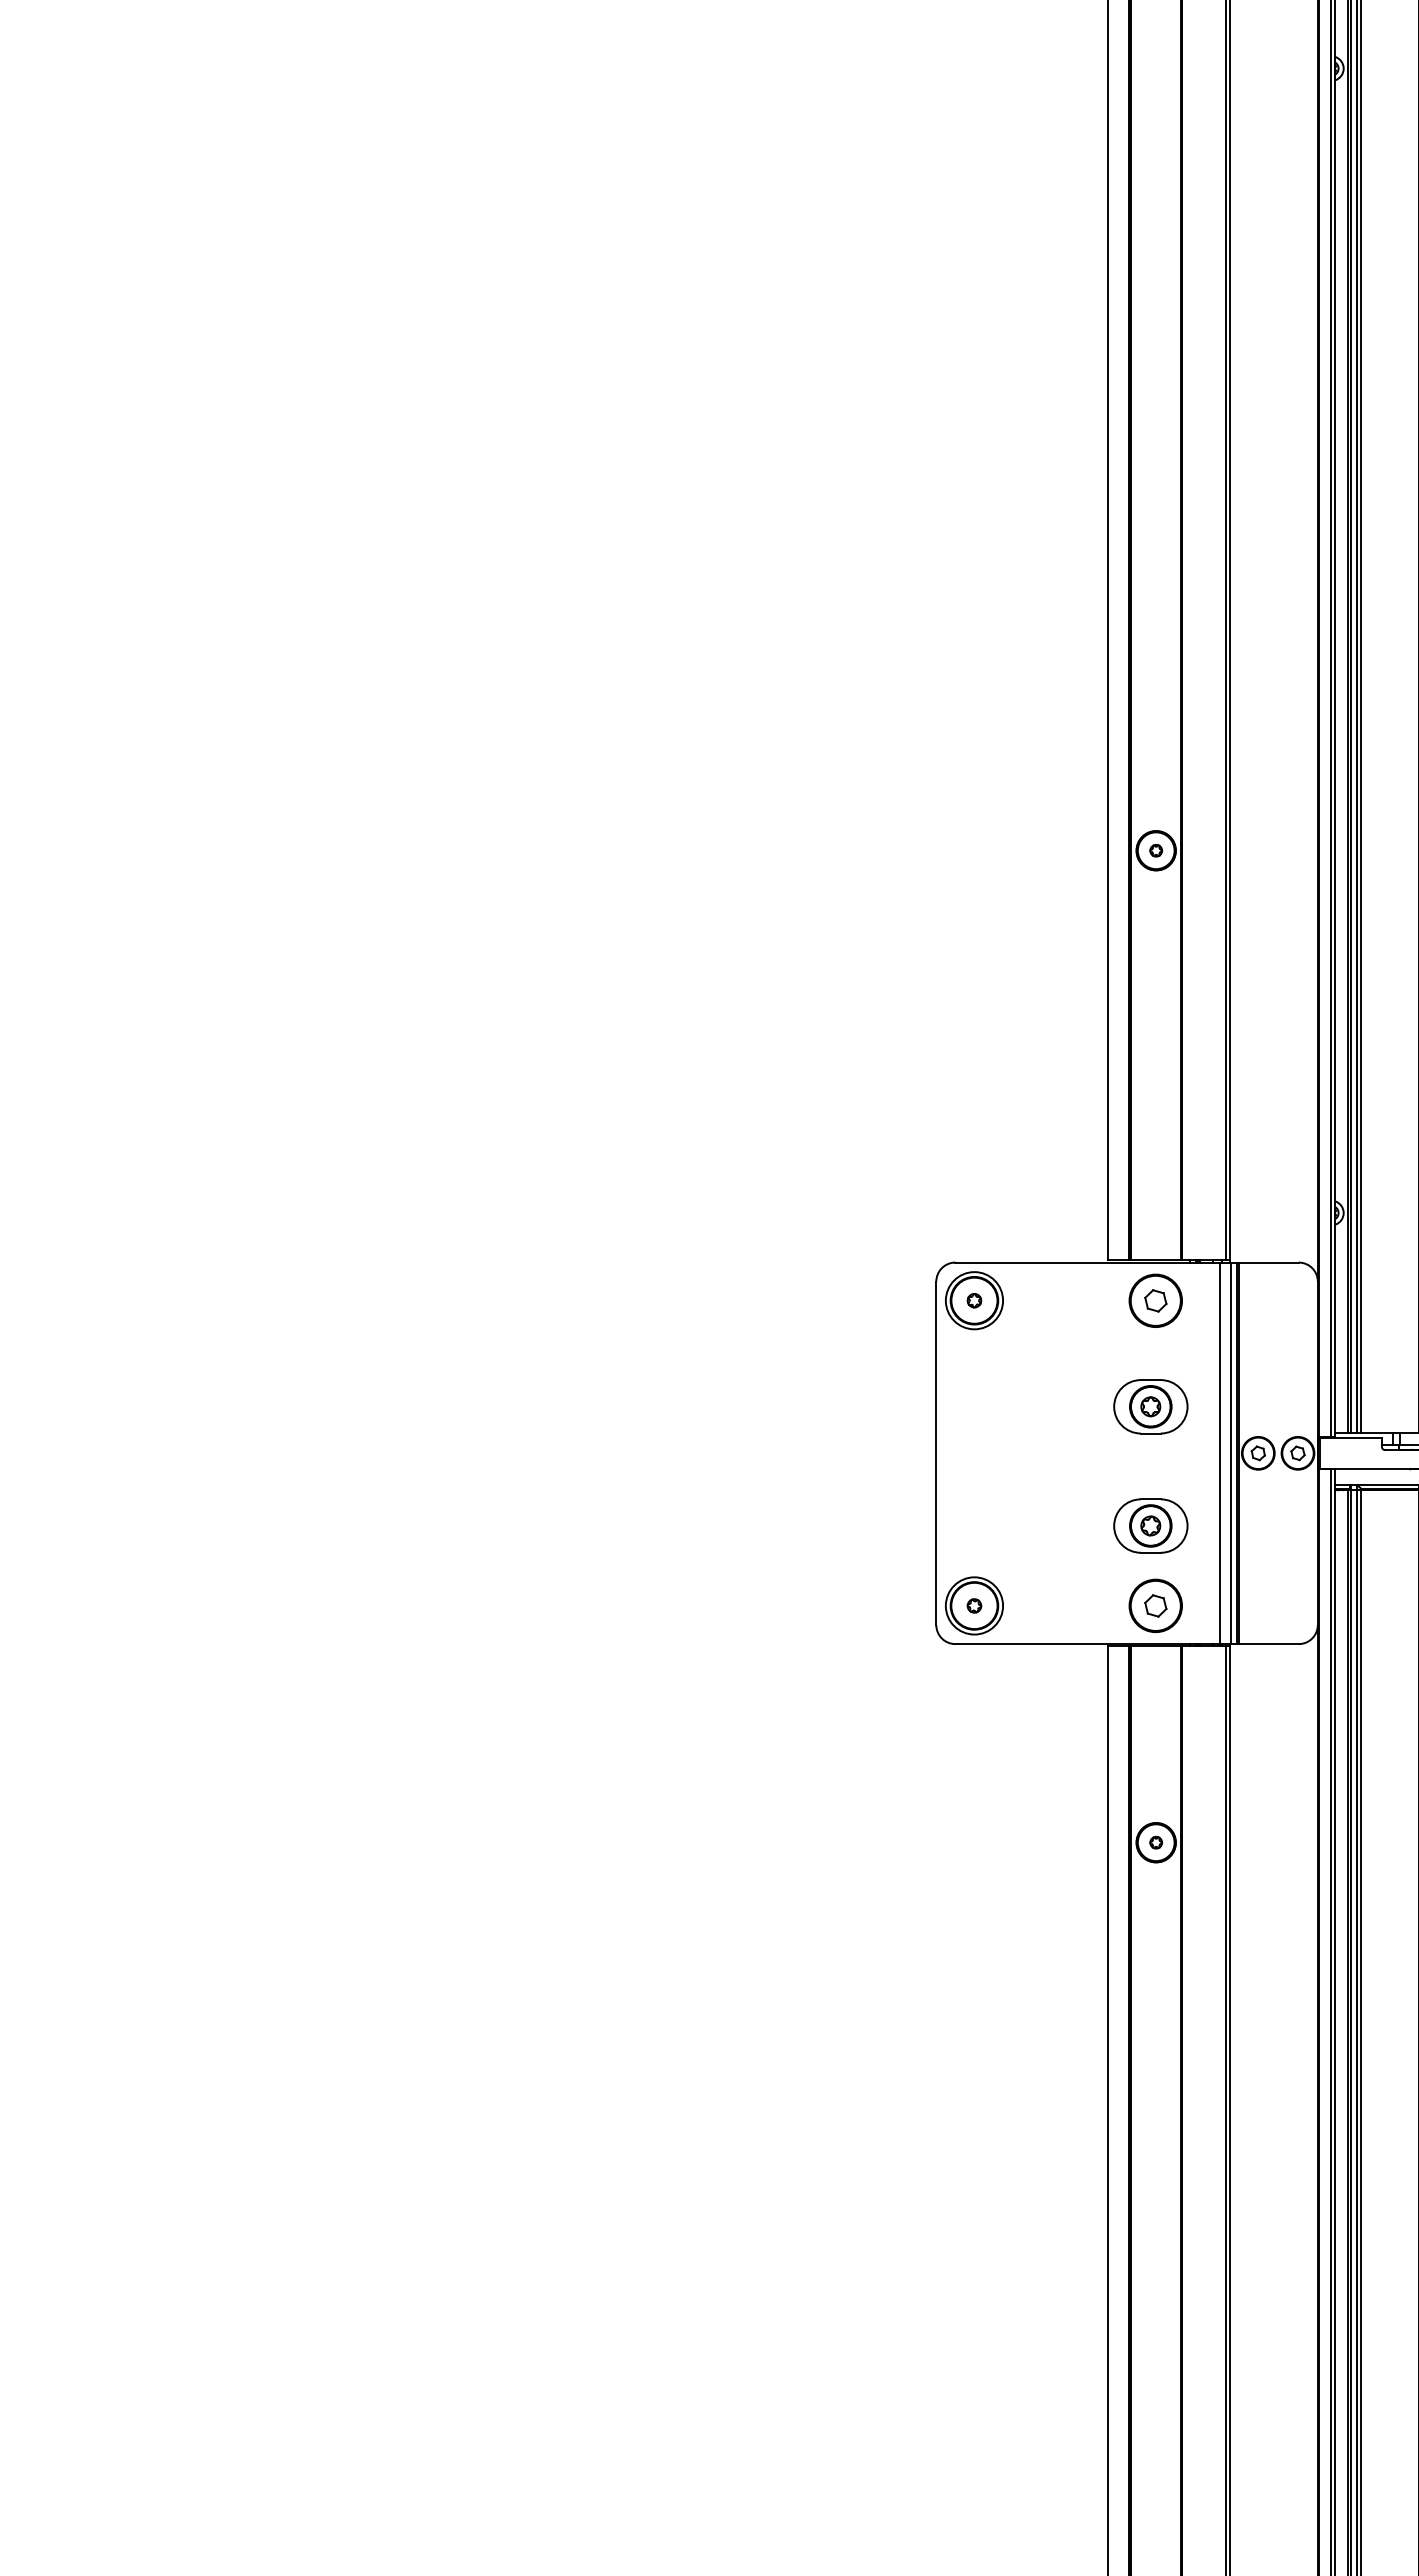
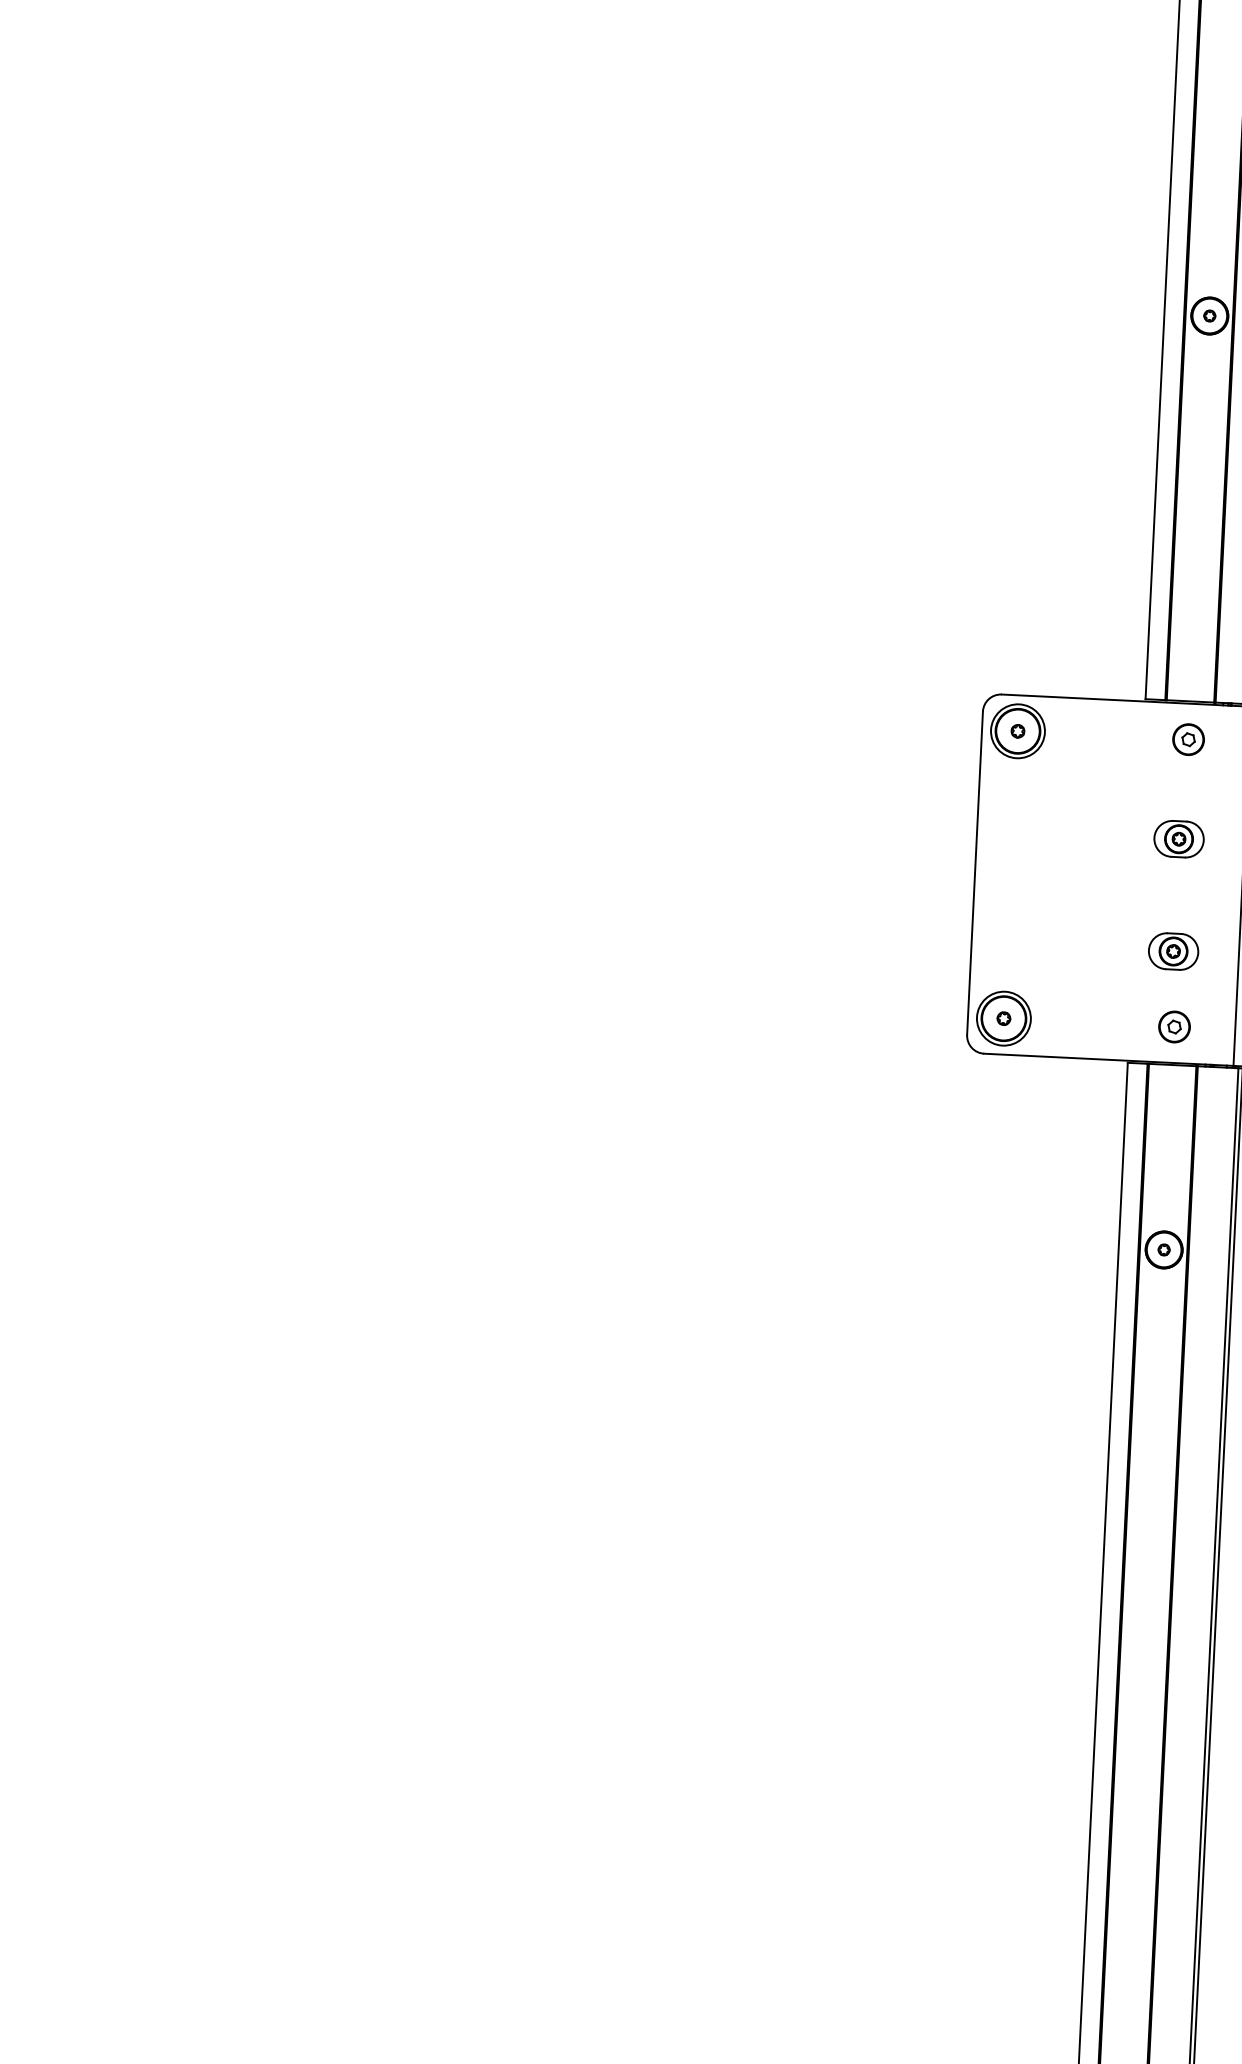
part: (1155, 1300) -> (1188, 739), size x0.62
part: (1150, 1406) -> (1178, 839), size x0.71
part: (1150, 1525) -> (1173, 951), size x0.71
part: (1155, 1605) -> (1174, 1026), size x0.62

